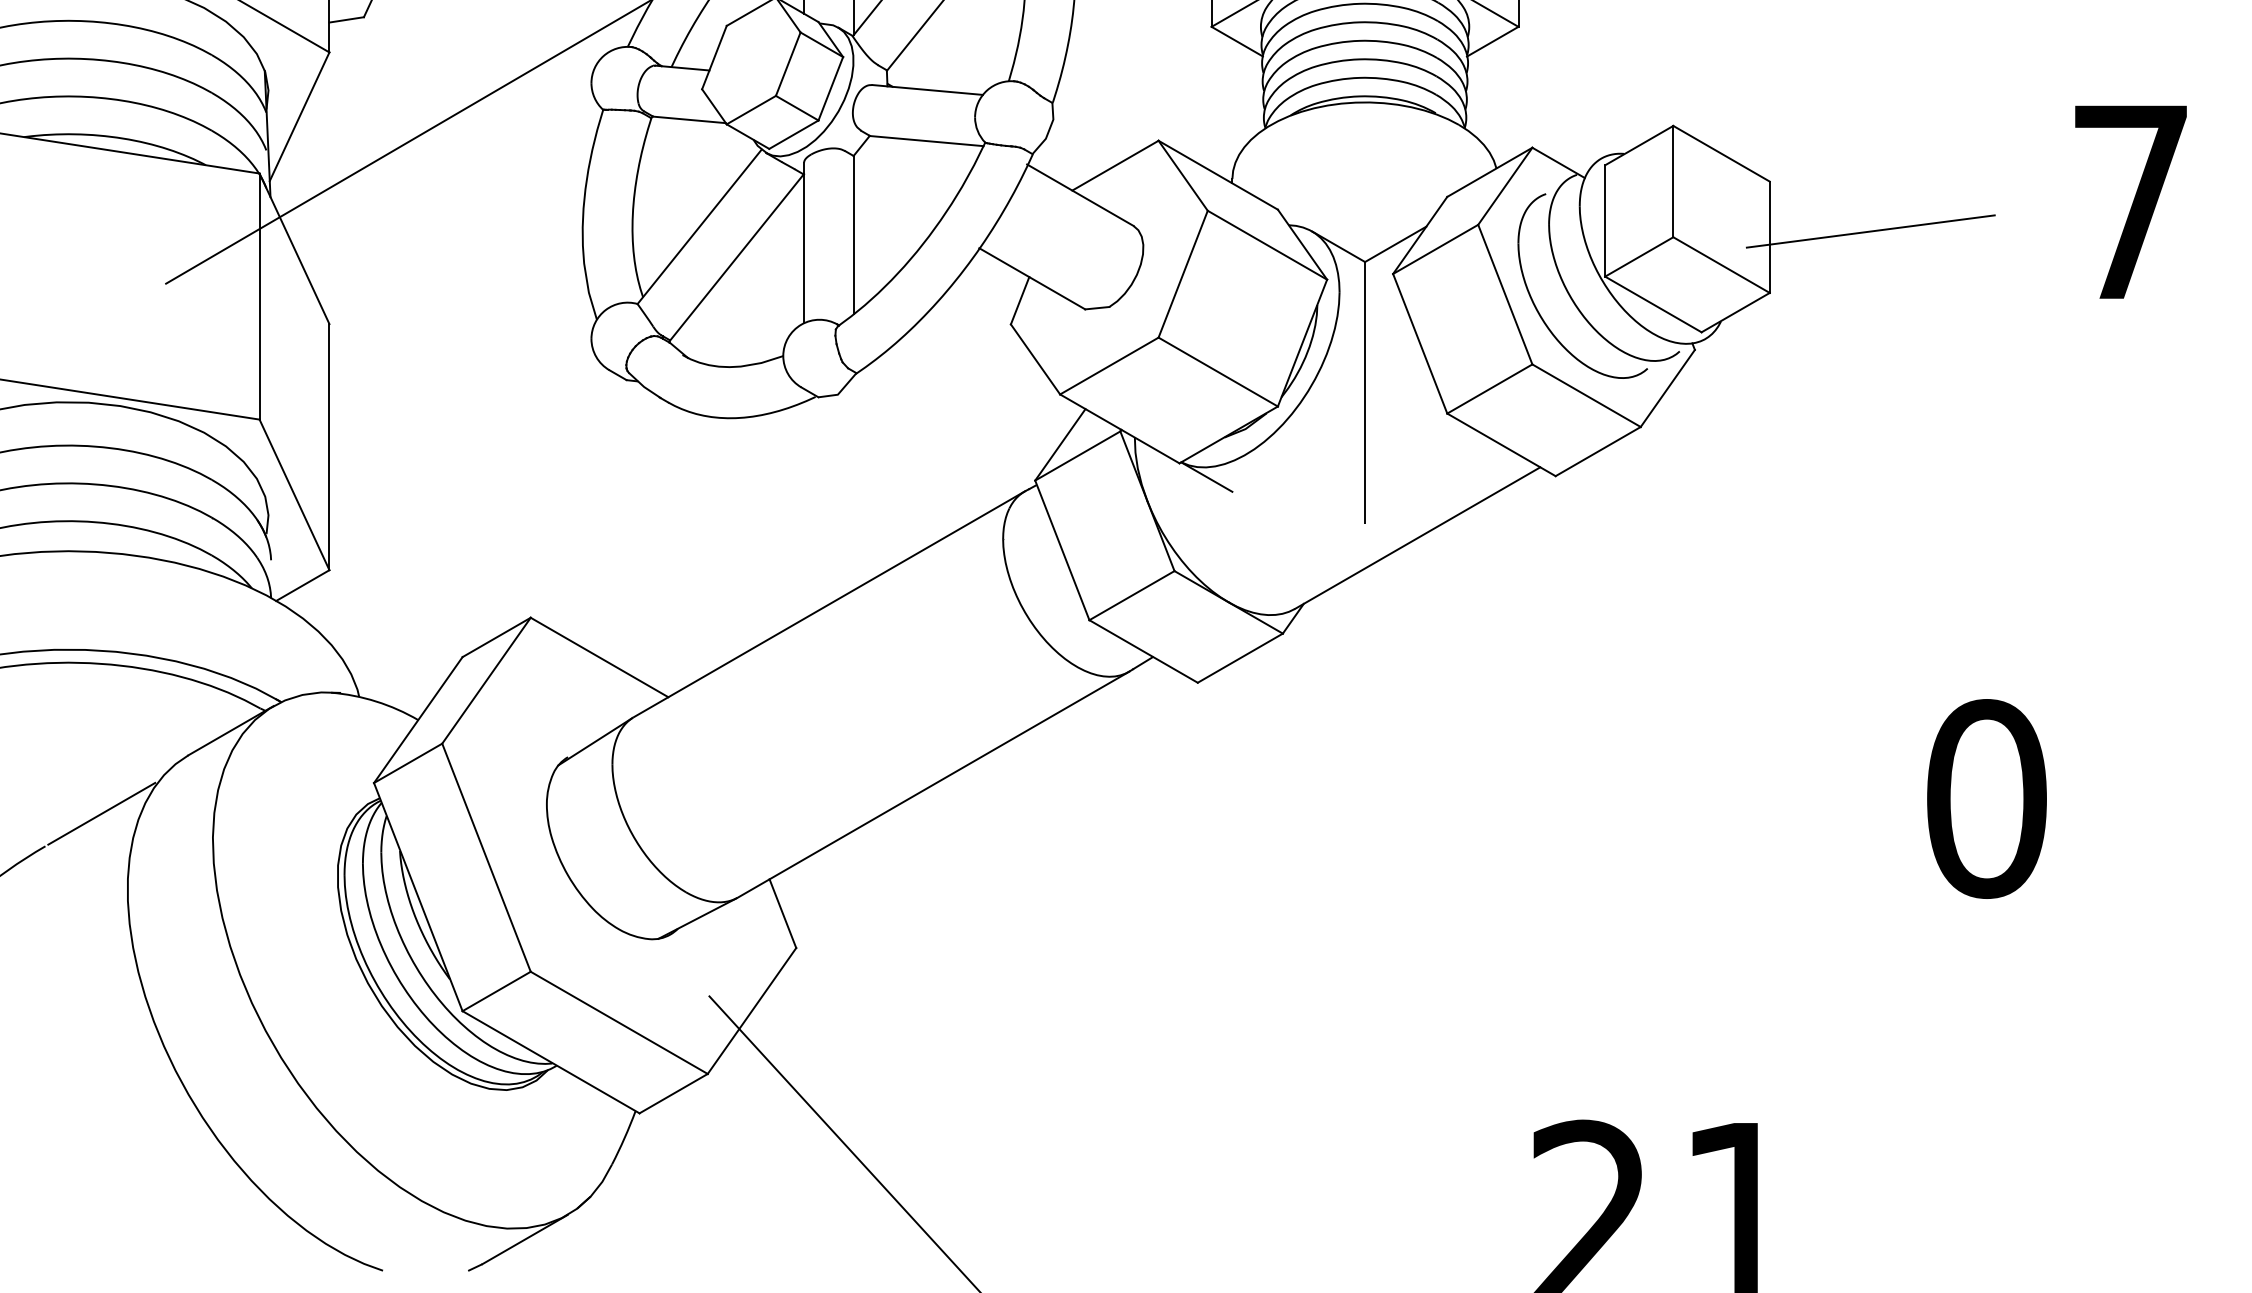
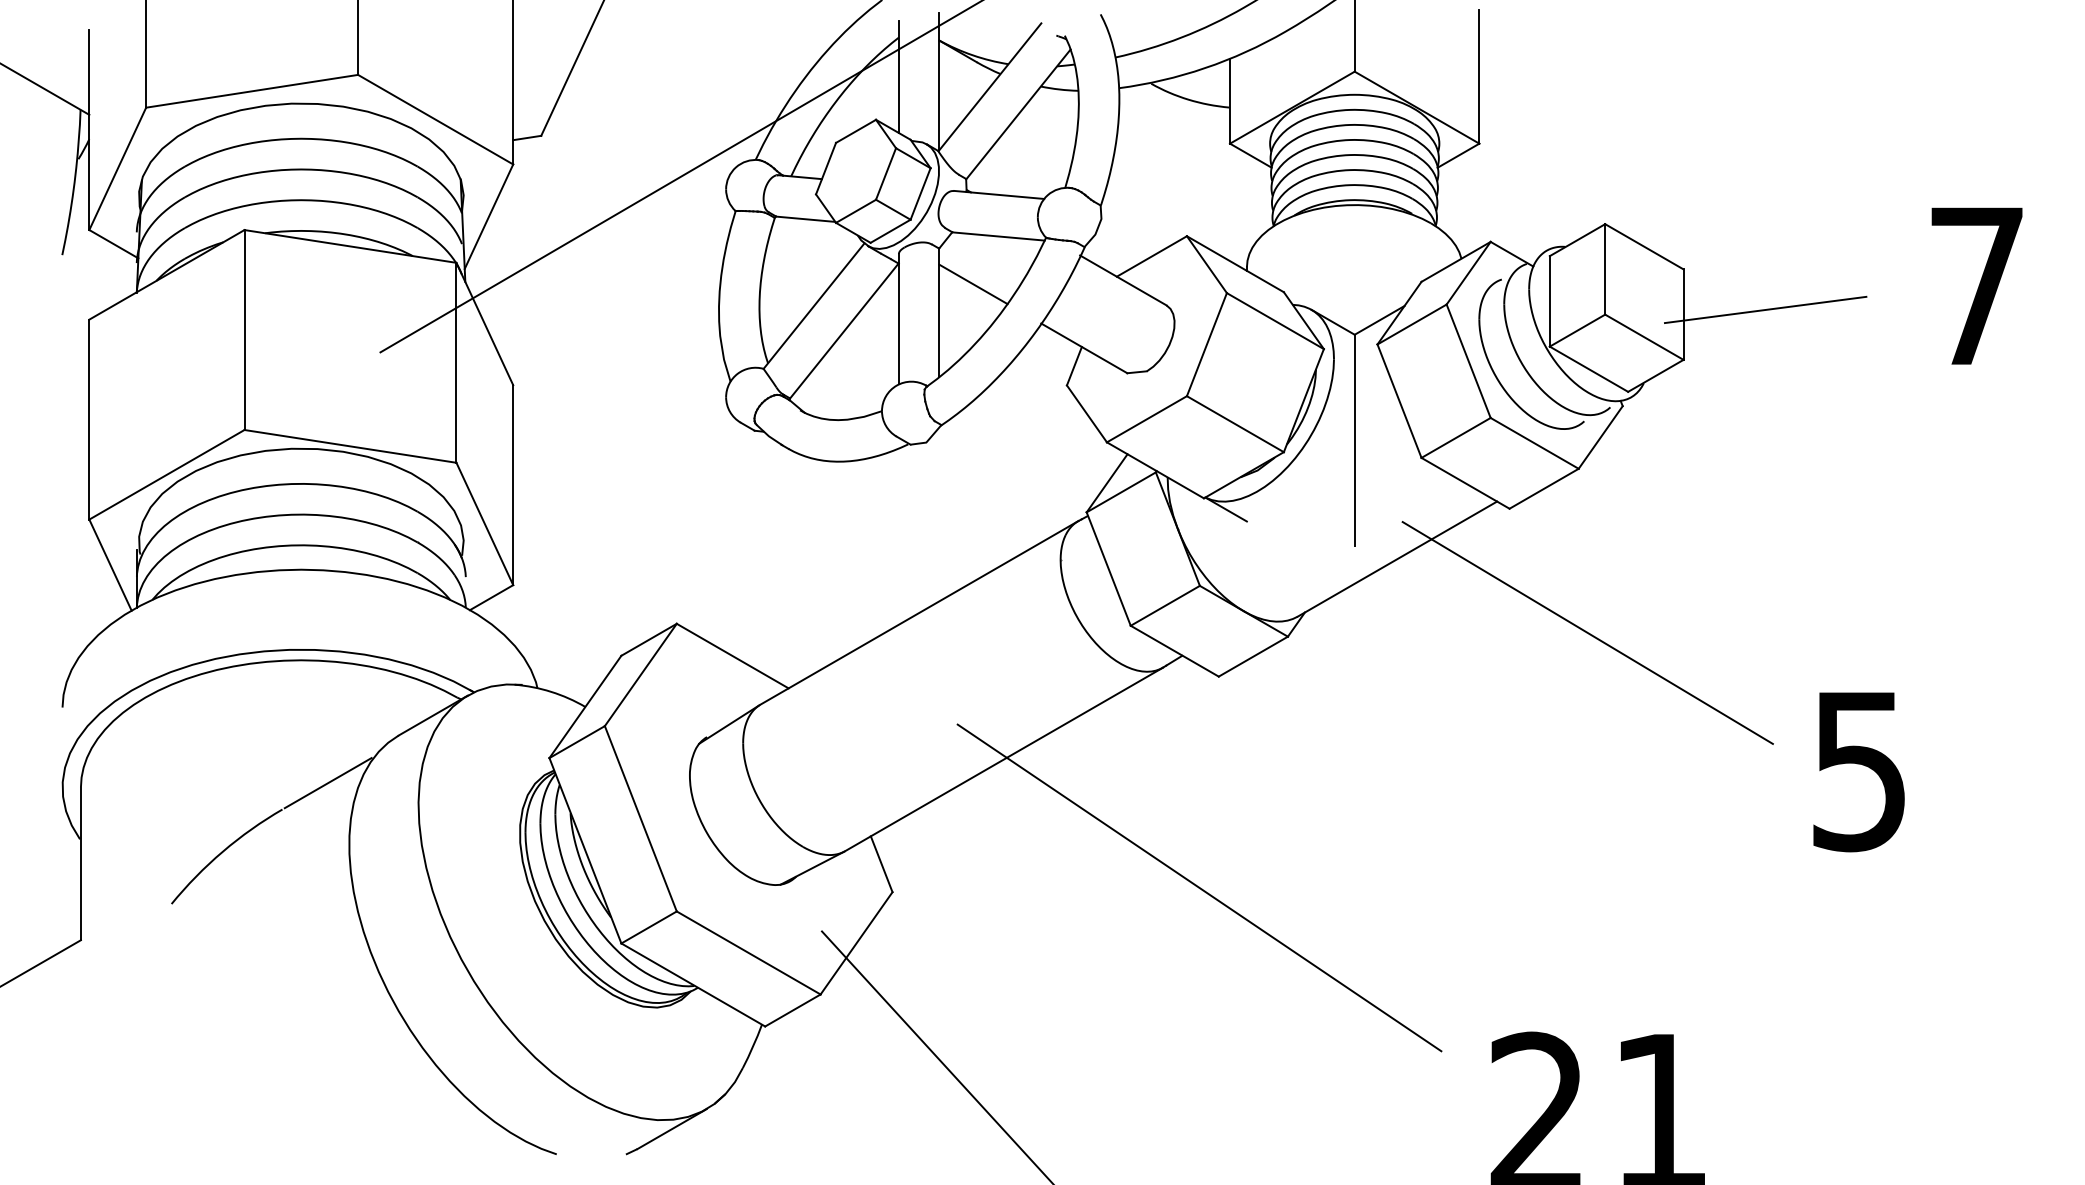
line: (895, 200) -> (973, 284), added
line: (1651, 628) -> (1587, 632), added
text: (1986, 798) -> (1859, 770), 0 -> 5
line: (1174, 942) -> (1199, 887), added

